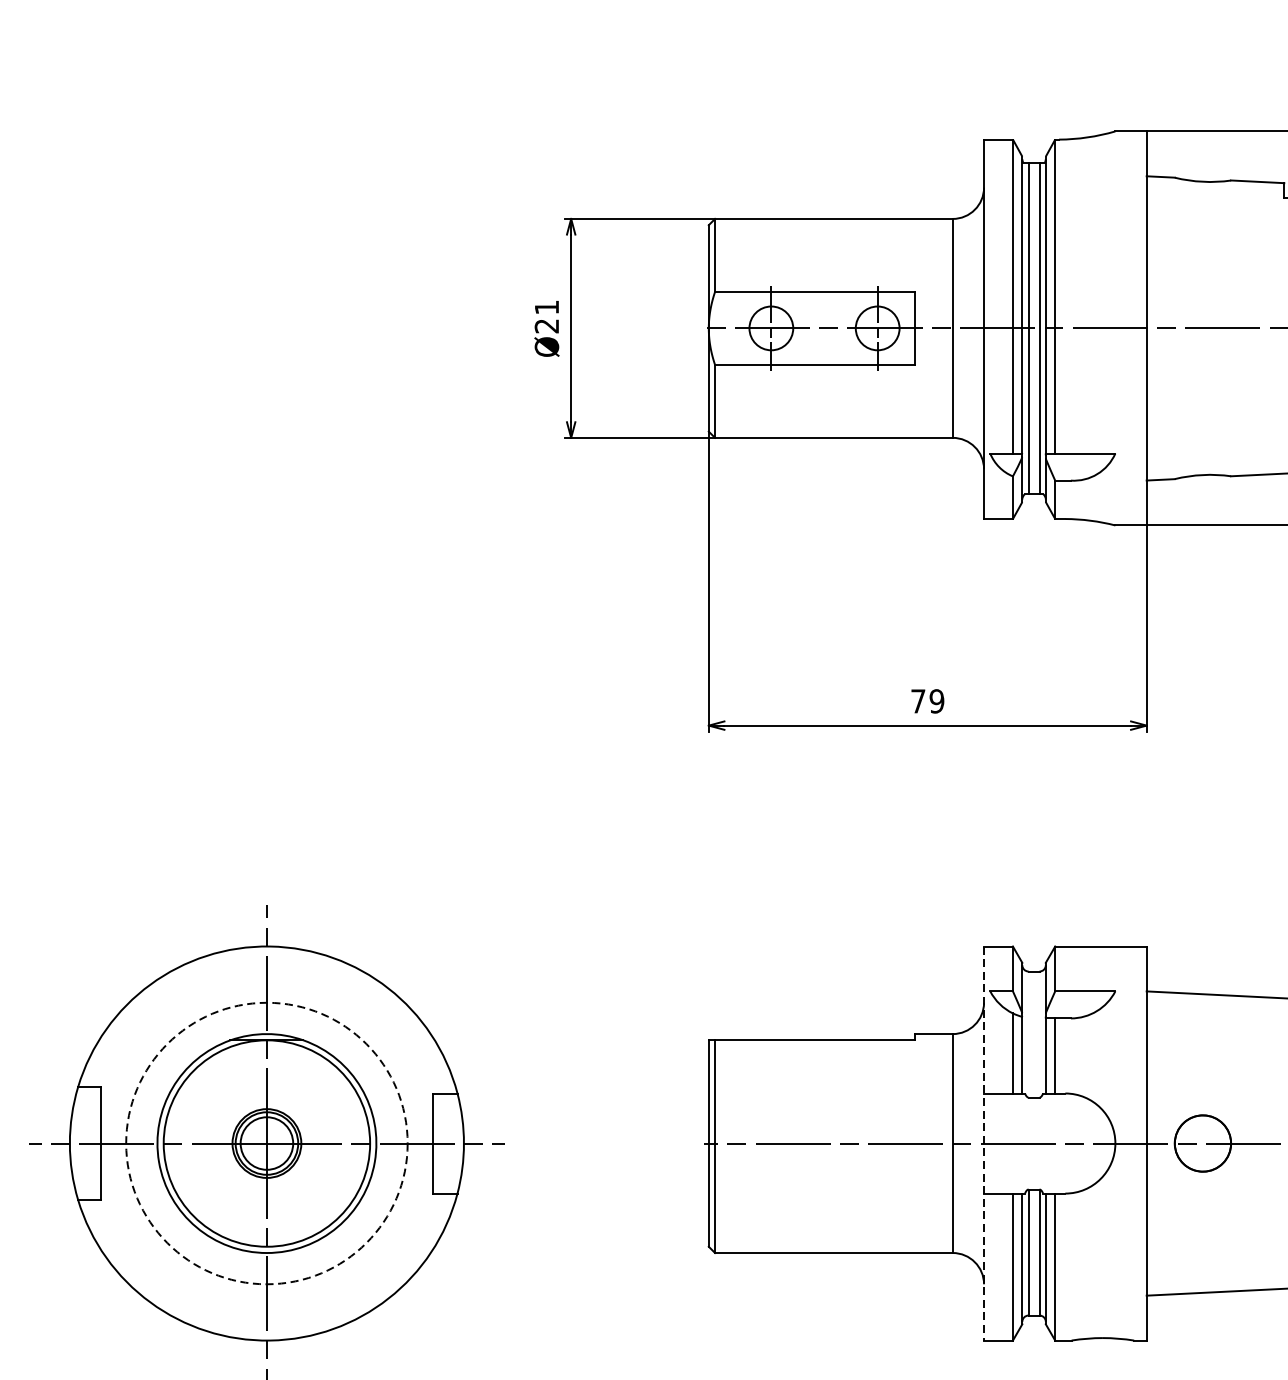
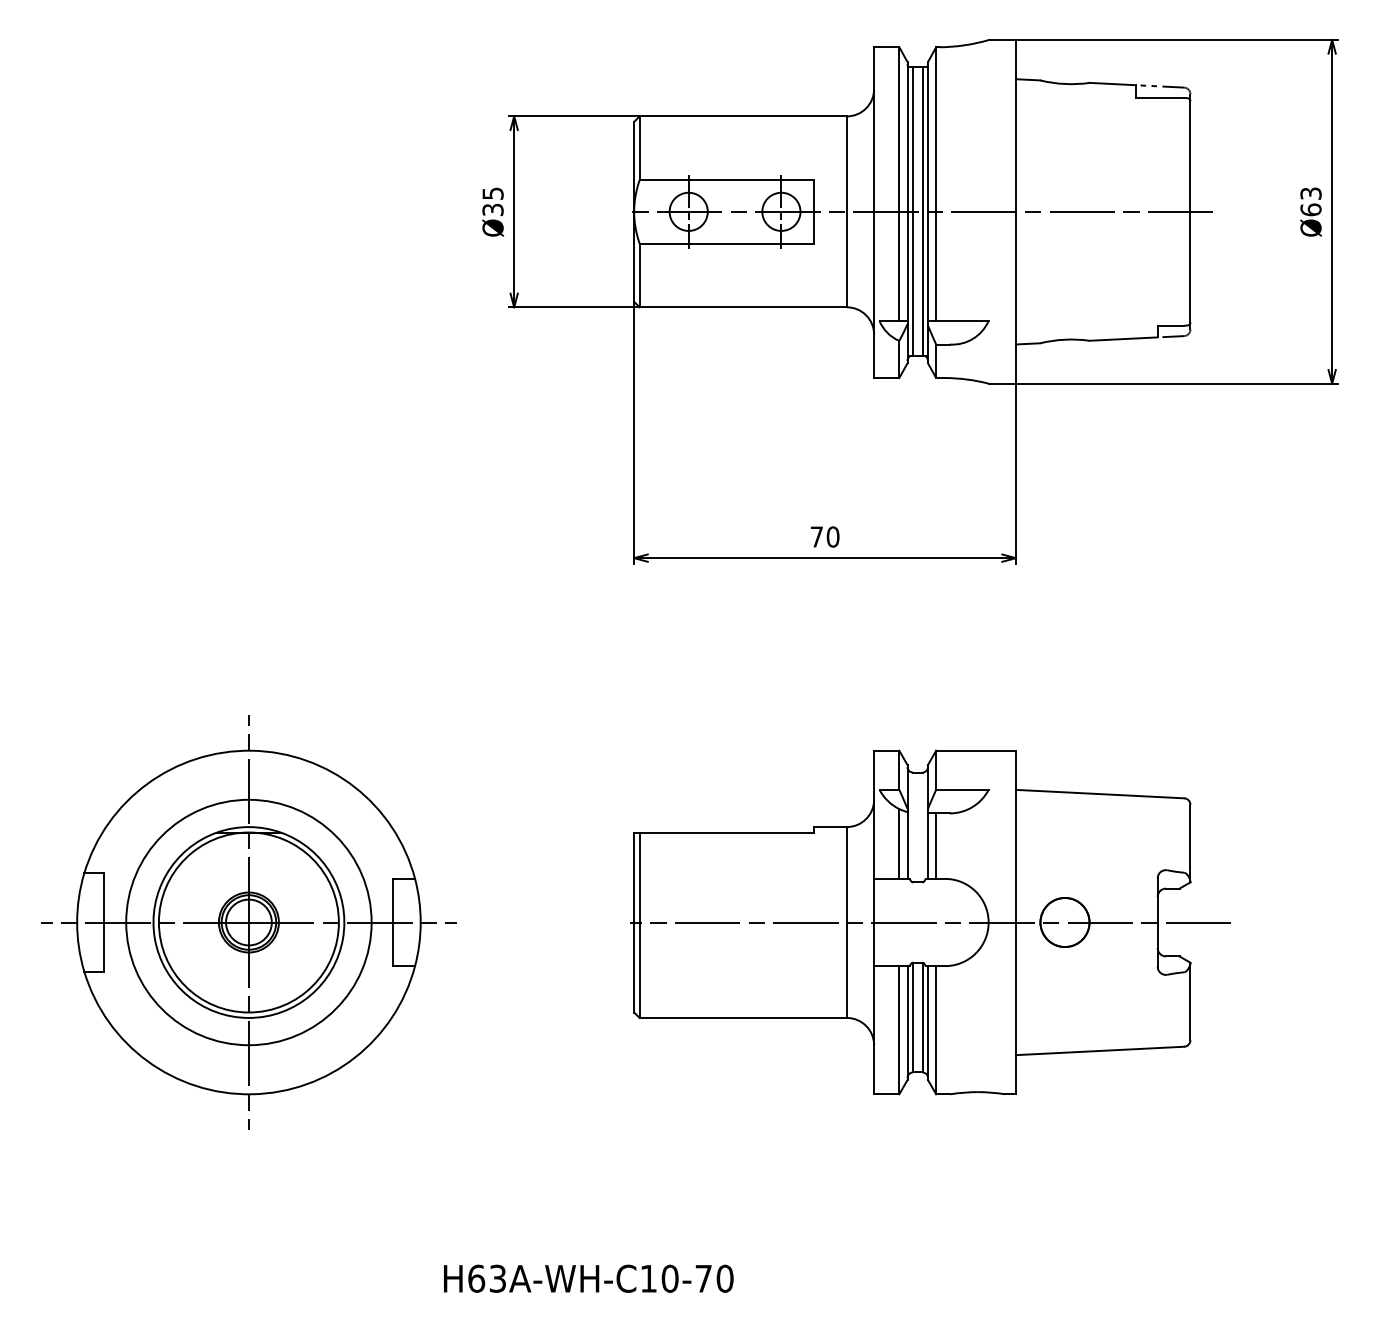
text: (546, 316) -> (492, 201), Ø21 -> Ø35
text: (936, 700) -> (832, 536), 79 -> 70
circle: (266, 1143) -> (248, 922), dashed -> solid
line: (984, 1143) -> (874, 922), dashed -> solid

